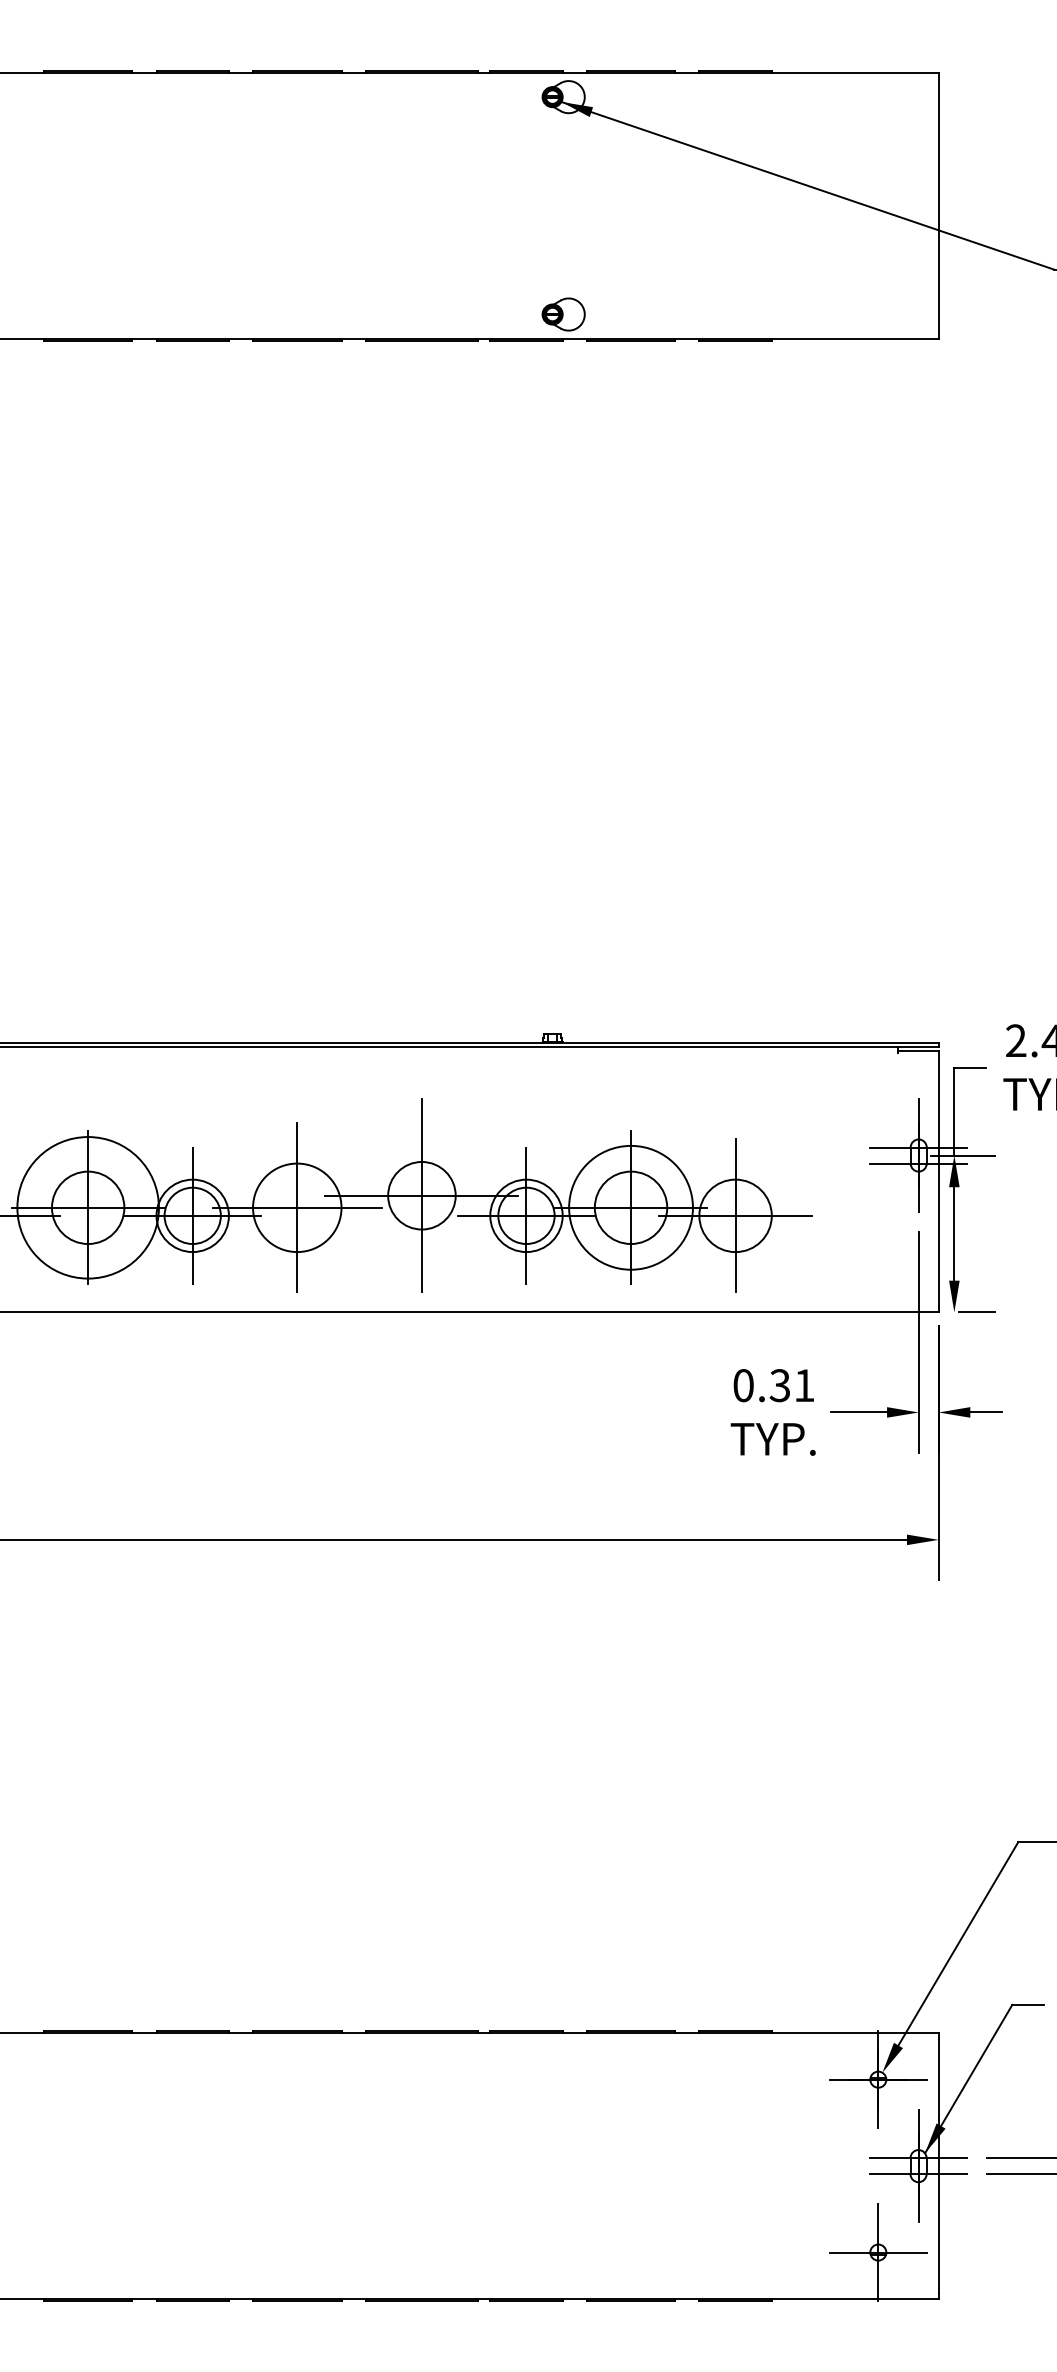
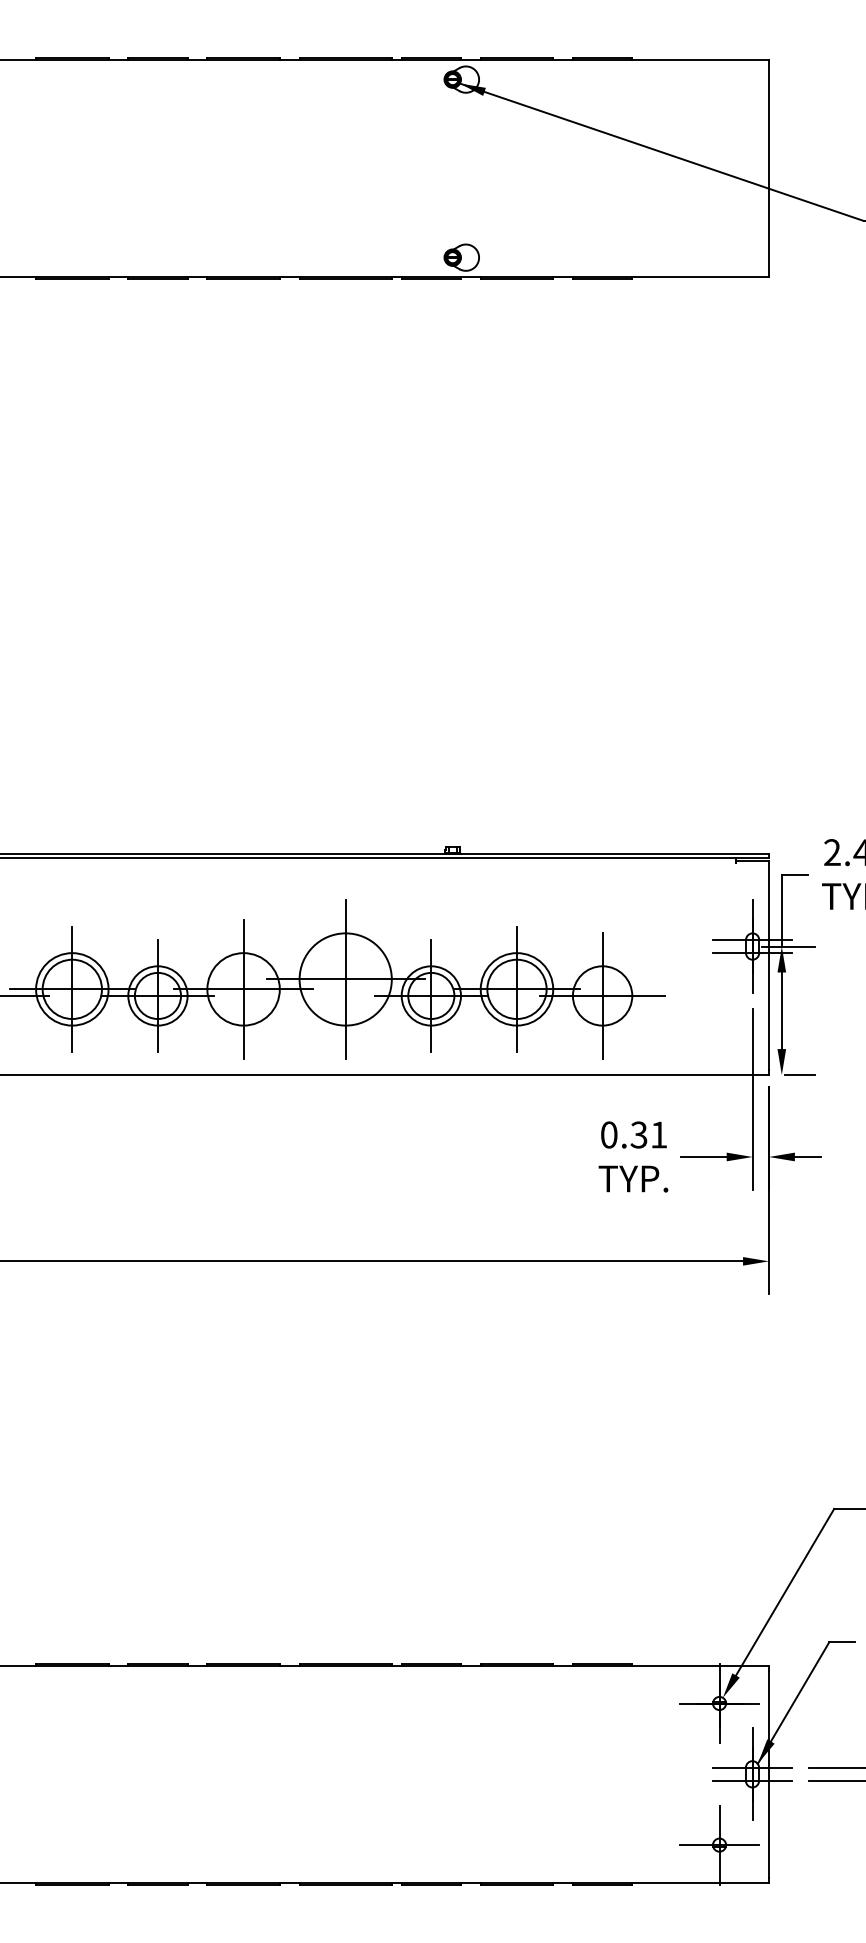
circle: (421, 1195) -> (345, 979), size x1.67
circle: (87, 1207) -> (71, 989), size x0.62
circle: (630, 1207) -> (516, 989), size x0.71

